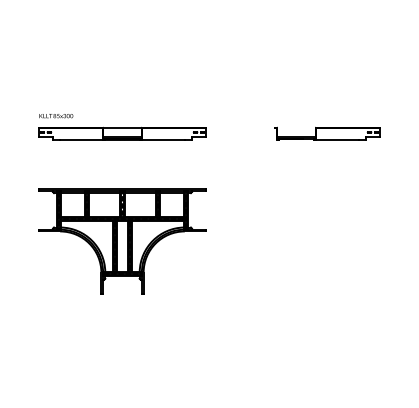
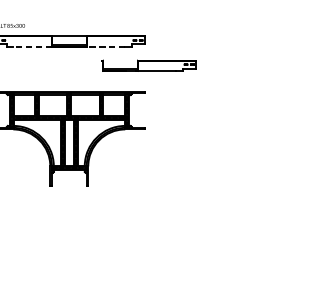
part: (327, 133) -> (148, 65), moved
line: (81, 139) -> (32, 46), solid -> dashed
line: (163, 139) -> (106, 46), solid -> dashed

